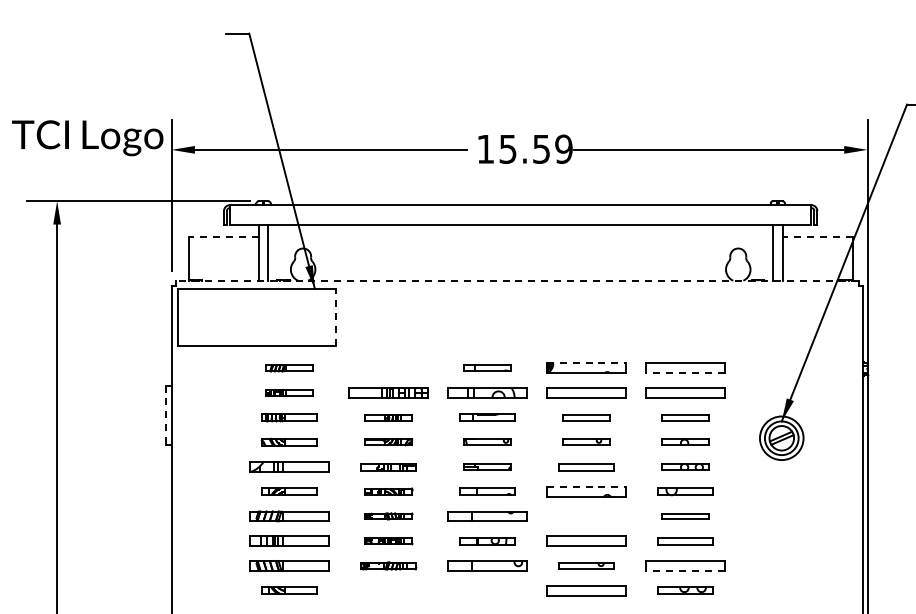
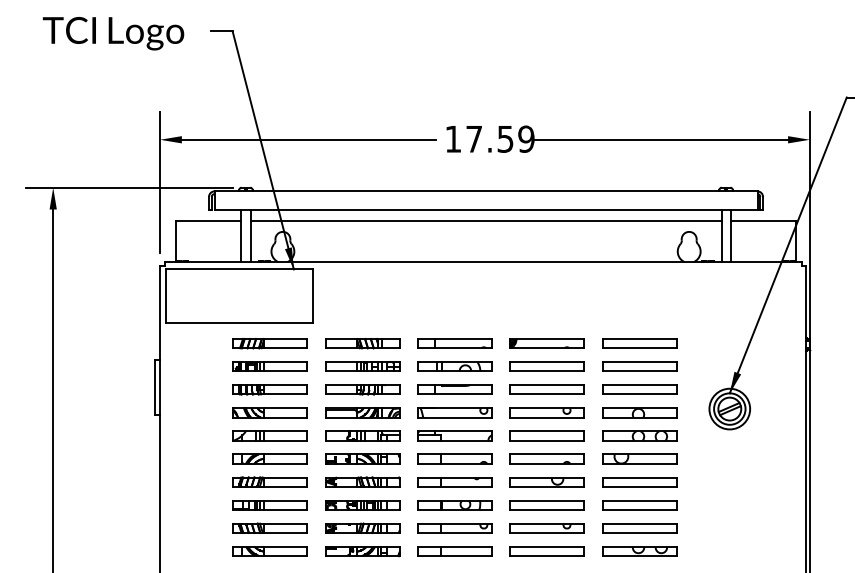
text: (87, 138) -> (113, 33), moved
text: (507, 149) -> (473, 139), 15.59 -> 17.59
line: (223, 236) -> (208, 220), dashed -> solid
line: (520, 236) -> (485, 220), added
line: (817, 236) -> (763, 220), dashed -> solid
line: (517, 280) -> (483, 261), dashed -> solid
line: (335, 316) -> (313, 295), dashed -> solid
line: (586, 363) -> (547, 339), dashed -> solid
part: (487, 367) -> (455, 342), size x1.67
part: (289, 368) -> (270, 343), size x1.67
part: (388, 368) -> (362, 343), added
line: (685, 373) -> (639, 348), dashed -> solid
part: (289, 392) -> (270, 366), size x1.67
line: (165, 415) -> (154, 387), dashed -> solid
part: (289, 417) -> (270, 389), size x1.43
part: (388, 417) -> (362, 389), size x1.67
part: (487, 417) -> (455, 389), size x1.43
part: (586, 417) -> (547, 389), size x1.67
part: (685, 417) -> (639, 389), size x1.67
part: (487, 441) -> (455, 412), size x1.67
part: (586, 441) -> (547, 412), size x1.67
part: (685, 441) -> (639, 412), size x1.67
part: (289, 442) -> (270, 413), size x1.43
part: (388, 442) -> (362, 413), size x1.67
part: (388, 466) -> (362, 435), size x1.43
part: (487, 466) -> (455, 435), size x1.67
part: (586, 466) -> (547, 435), size x1.43
part: (685, 466) -> (639, 435), size x1.67
line: (586, 486) -> (547, 454), dashed -> solid
part: (289, 491) -> (270, 458), size x1.43
part: (388, 491) -> (362, 458), size x1.67
part: (487, 491) -> (455, 458), size x1.43
part: (685, 491) -> (639, 458), size x1.43
part: (388, 516) -> (362, 482), size x1.67
part: (586, 516) -> (547, 482), added
part: (685, 516) -> (639, 482), size x1.67
part: (487, 540) -> (455, 504), size x1.43
part: (685, 540) -> (639, 504), size x1.43
part: (388, 541) -> (362, 505), size x1.67
part: (388, 565) -> (362, 527), size x1.43
part: (586, 565) -> (547, 527), size x1.43
line: (685, 570) -> (639, 532), dashed -> solid
part: (289, 590) -> (270, 551), size x1.43
part: (388, 590) -> (362, 551), added
part: (487, 590) -> (455, 551), added
part: (685, 590) -> (639, 551), size x1.43

